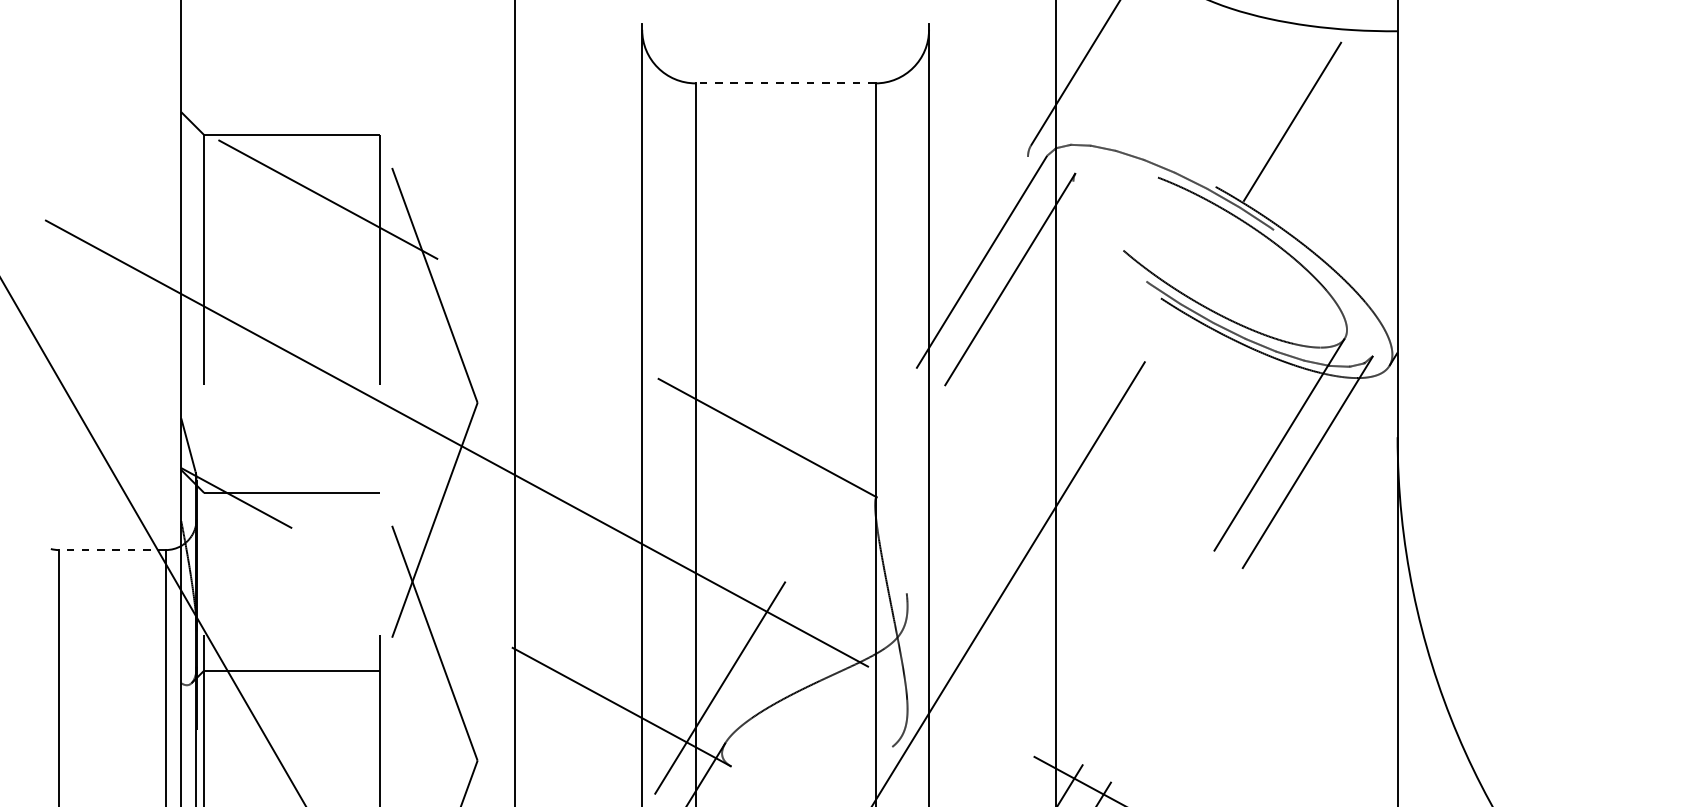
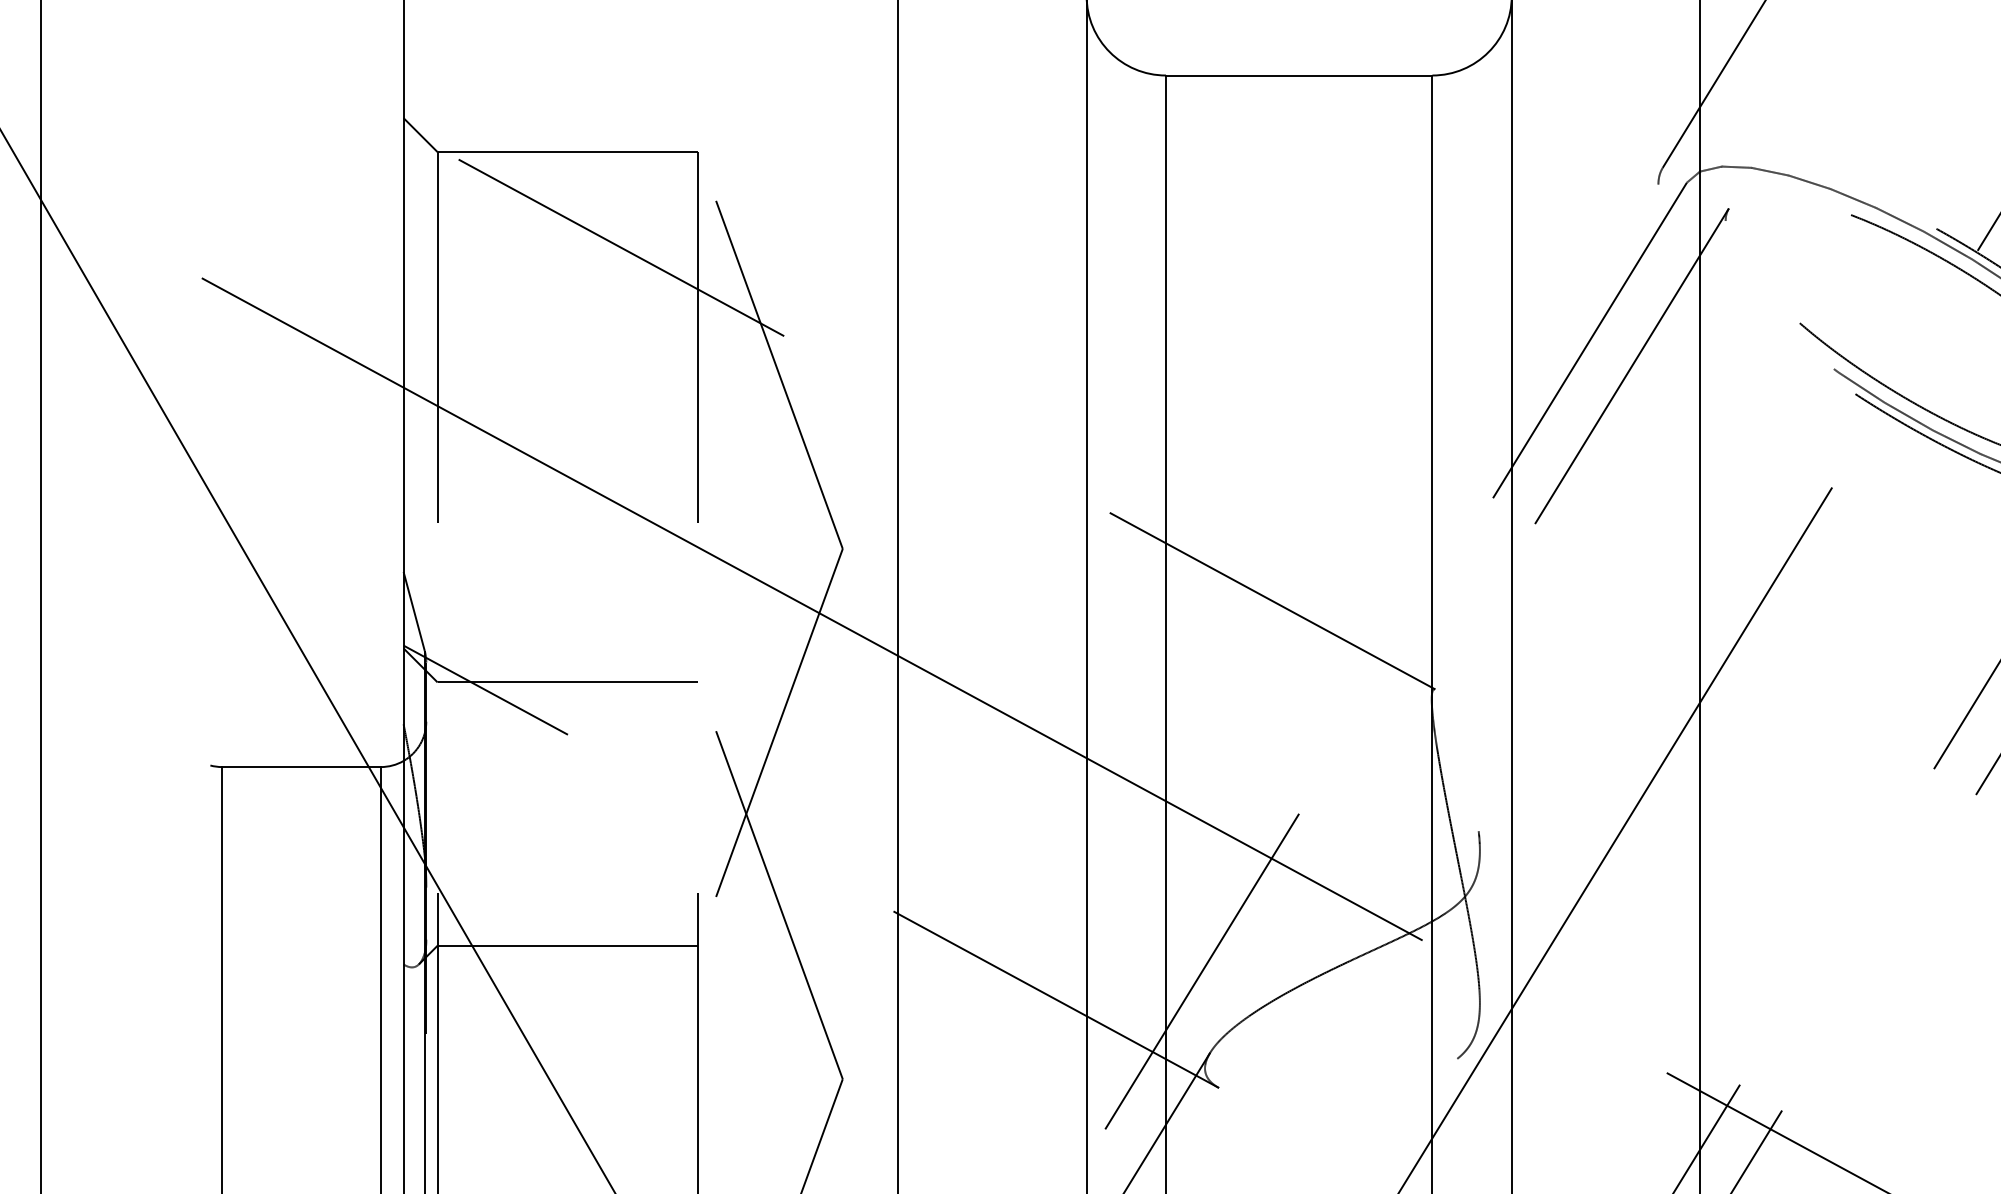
line: (785, 83) -> (1299, 75), dashed -> solid
line: (112, 550) -> (301, 767), dashed -> solid

